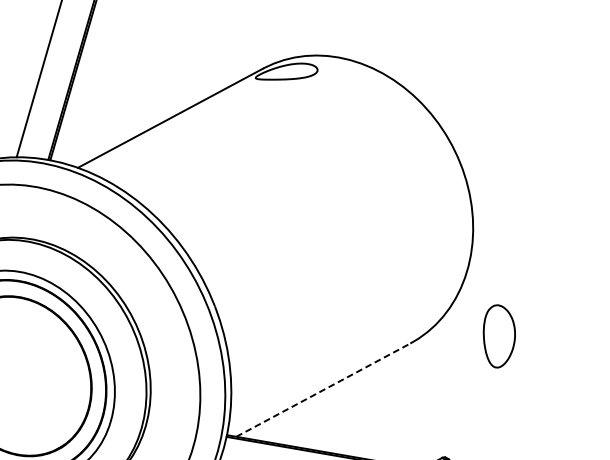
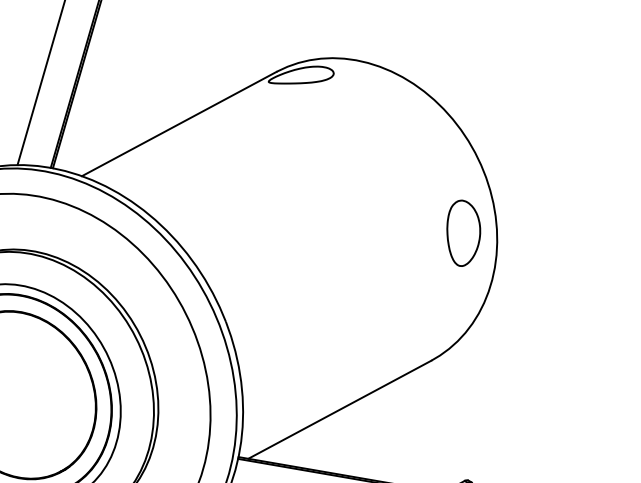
part: (499, 335) -> (463, 232), moved
line: (323, 389) -> (339, 409), dashed -> solid

